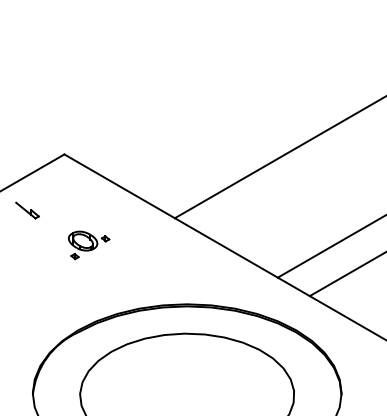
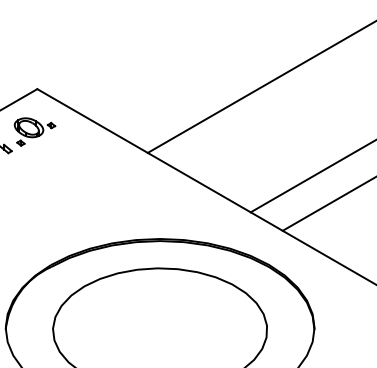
part: (89, 245) -> (35, 132), moved

